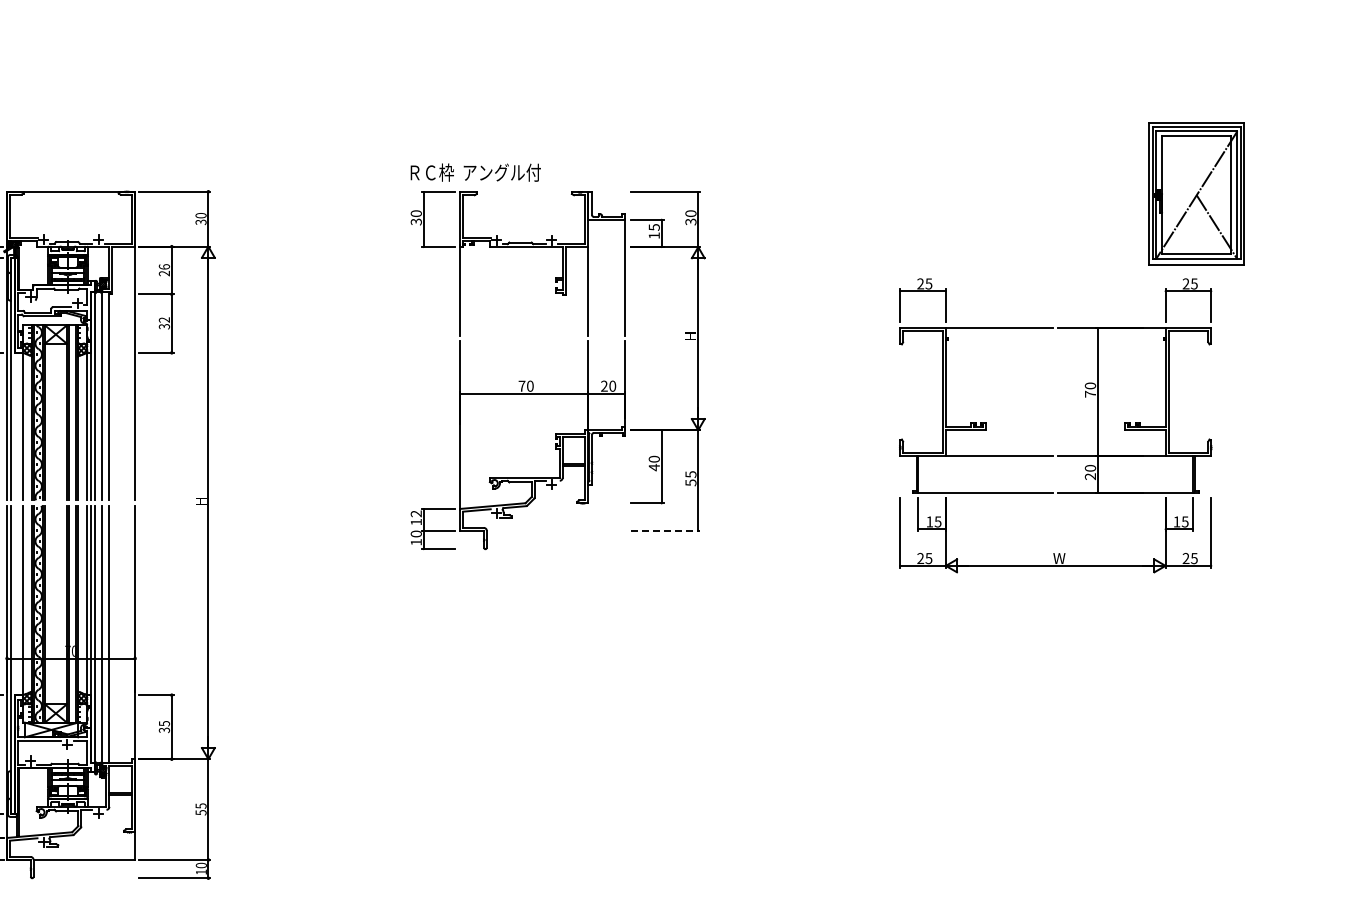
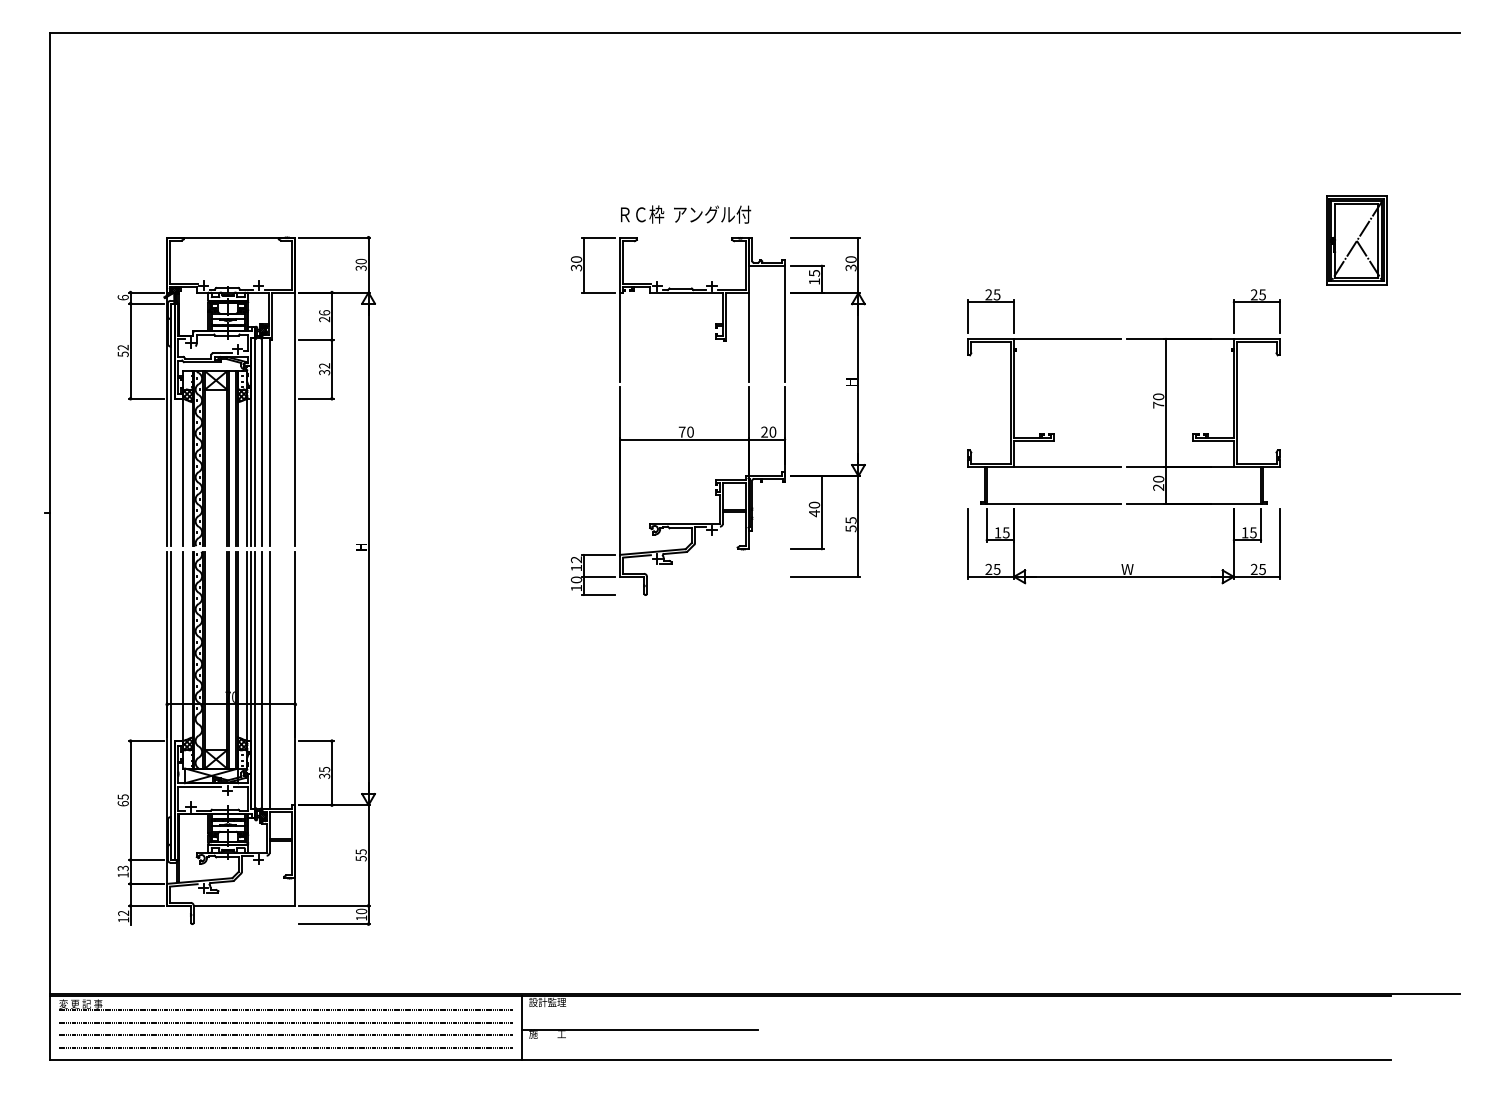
text: (476, 172) -> (686, 214), moved
part: (1196, 194) -> (1356, 240), size x0.62
part: (1053, 455) -> (1121, 466), moved
line: (665, 530) -> (825, 576), dashed -> solid

